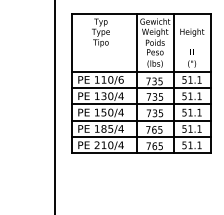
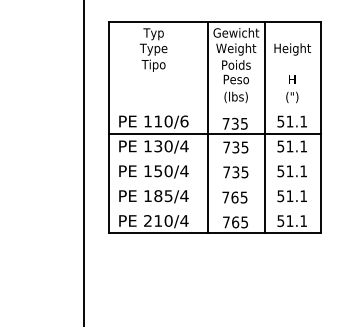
line: (140, 71) -> (213, 108), removed
line: (140, 104) -> (213, 158), removed
line: (140, 120) -> (213, 183), removed
line: (140, 137) -> (213, 209), removed

